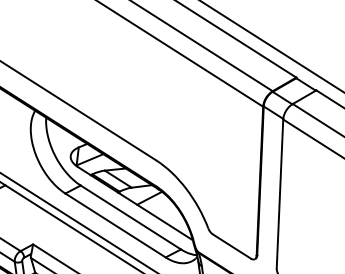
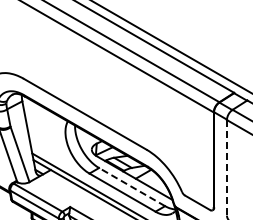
line: (279, 193) -> (226, 167), solid -> dashed
line: (129, 216) -> (131, 186), solid -> dashed

